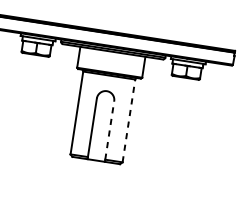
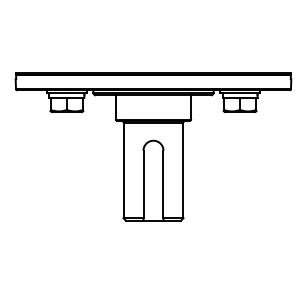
line: (128, 120) -> (183, 170), dashed -> solid
line: (109, 130) -> (163, 184), dashed -> solid

